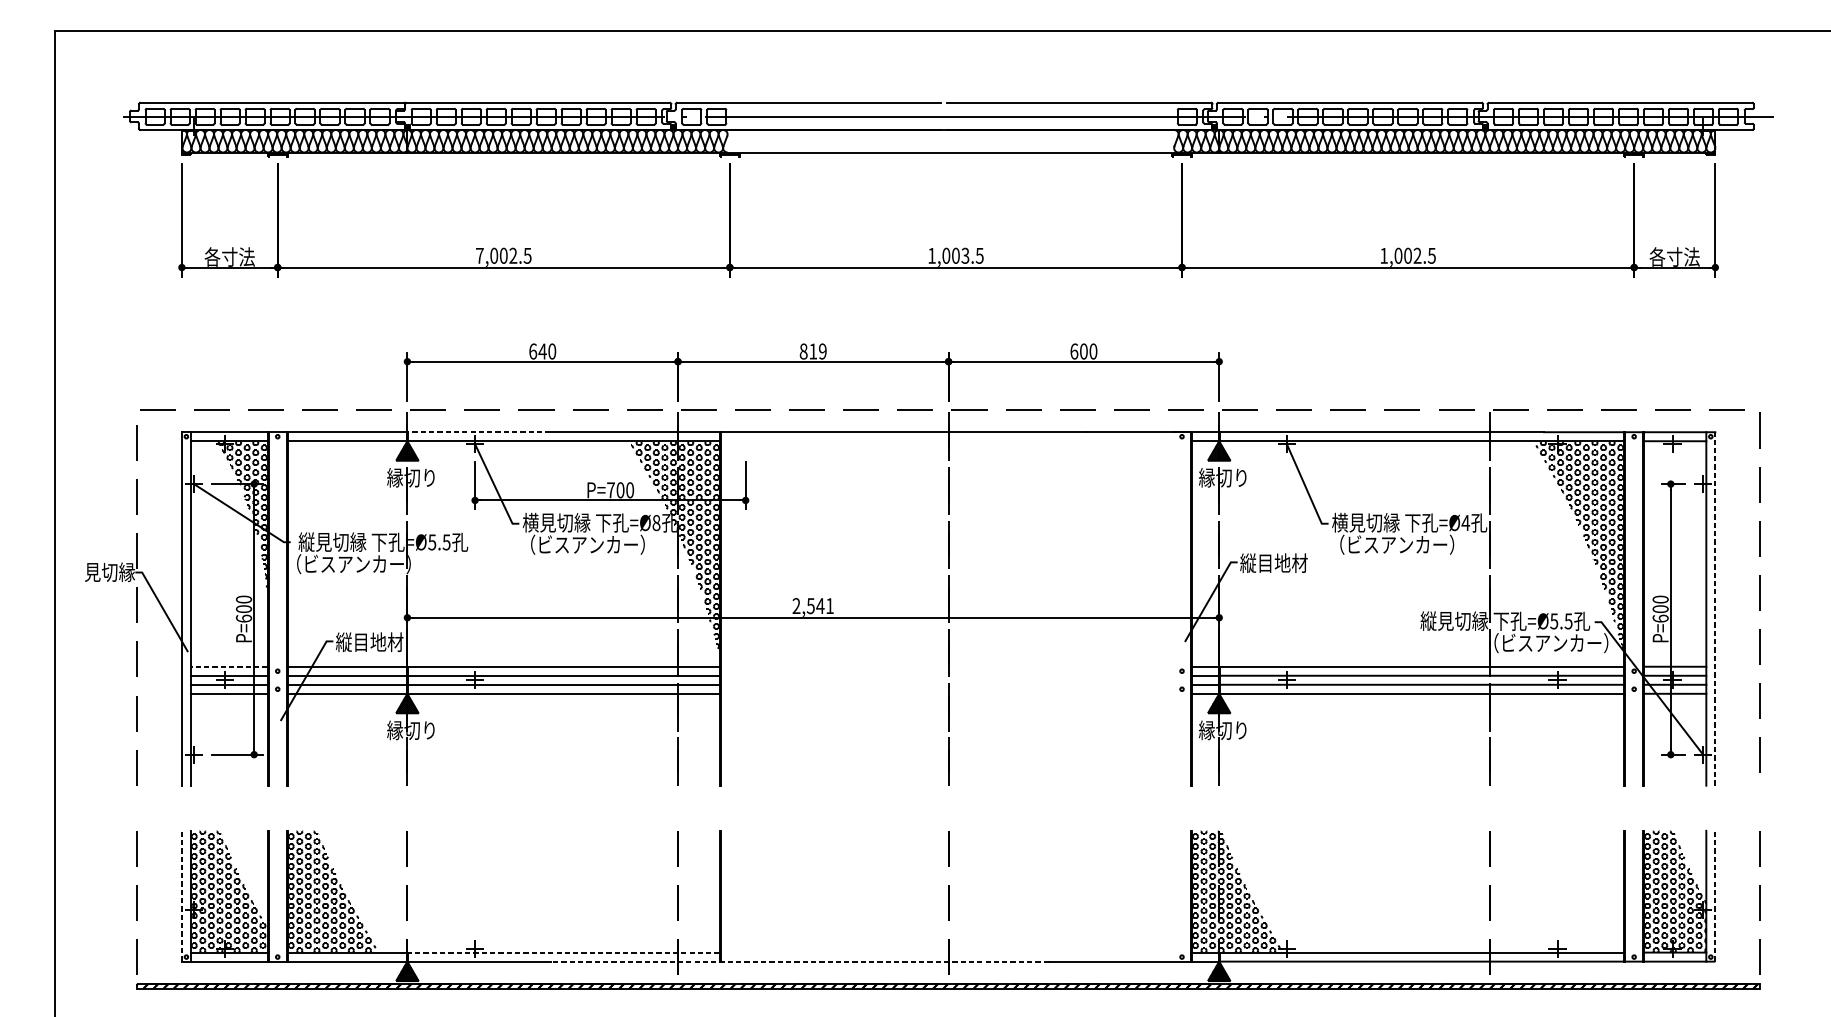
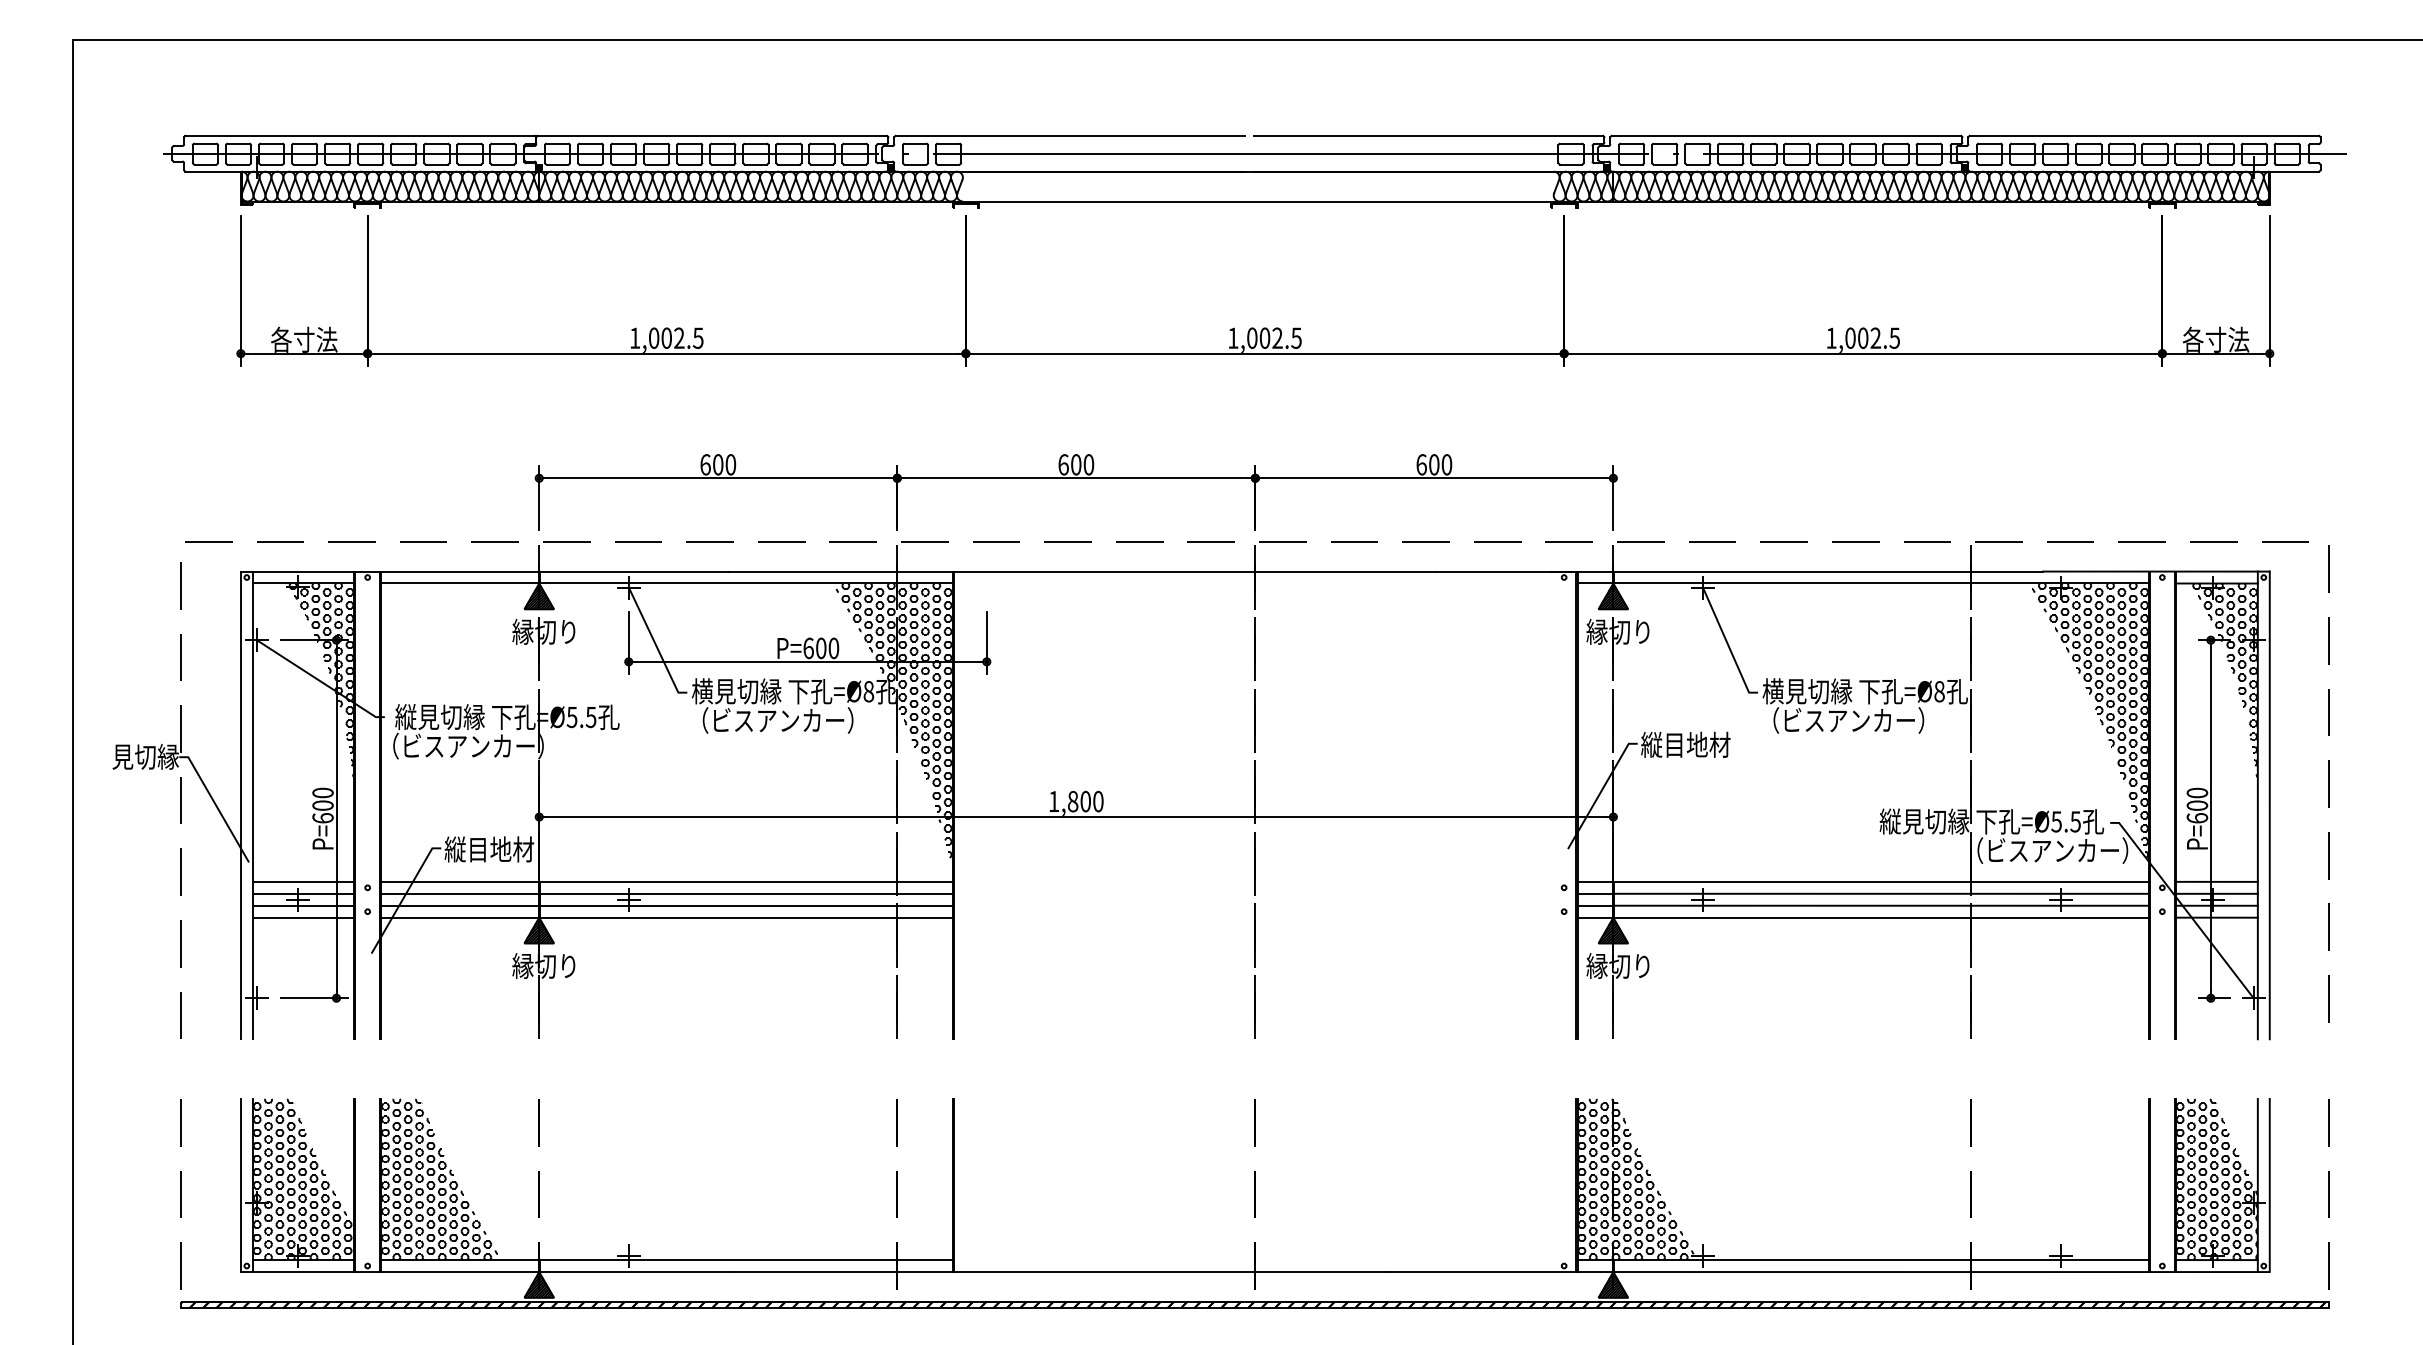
text: (480, 255) -> (635, 337), 7,002.5 -> 1,002.5
text: (965, 256) -> (1277, 338), 1,003.5 -> 1,002.5
text: (542, 351) -> (717, 464), 640 -> 600
text: (813, 351) -> (1076, 464), 819 -> 600
line: (478, 432) -> (633, 571), dashed -> solid
text: (610, 490) -> (808, 648), P=700 -> P=600
hatch: (1681, 514) -> (2224, 680), added
text: (1465, 522) -> (1939, 691), =Ø4 -> =Ø8
text: (812, 605) -> (1075, 801), 2,541 -> 1,800
line: (1715, 609) -> (2269, 805), dashed -> solid
line: (229, 666) -> (303, 881), dashed -> solid
line: (181, 896) -> (240, 1185), dashed -> solid
line: (1715, 896) -> (2269, 1185), dashed -> solid
line: (563, 952) -> (745, 1260), dashed -> solid
line: (799, 961) -> (1058, 1272), dashed -> solid

